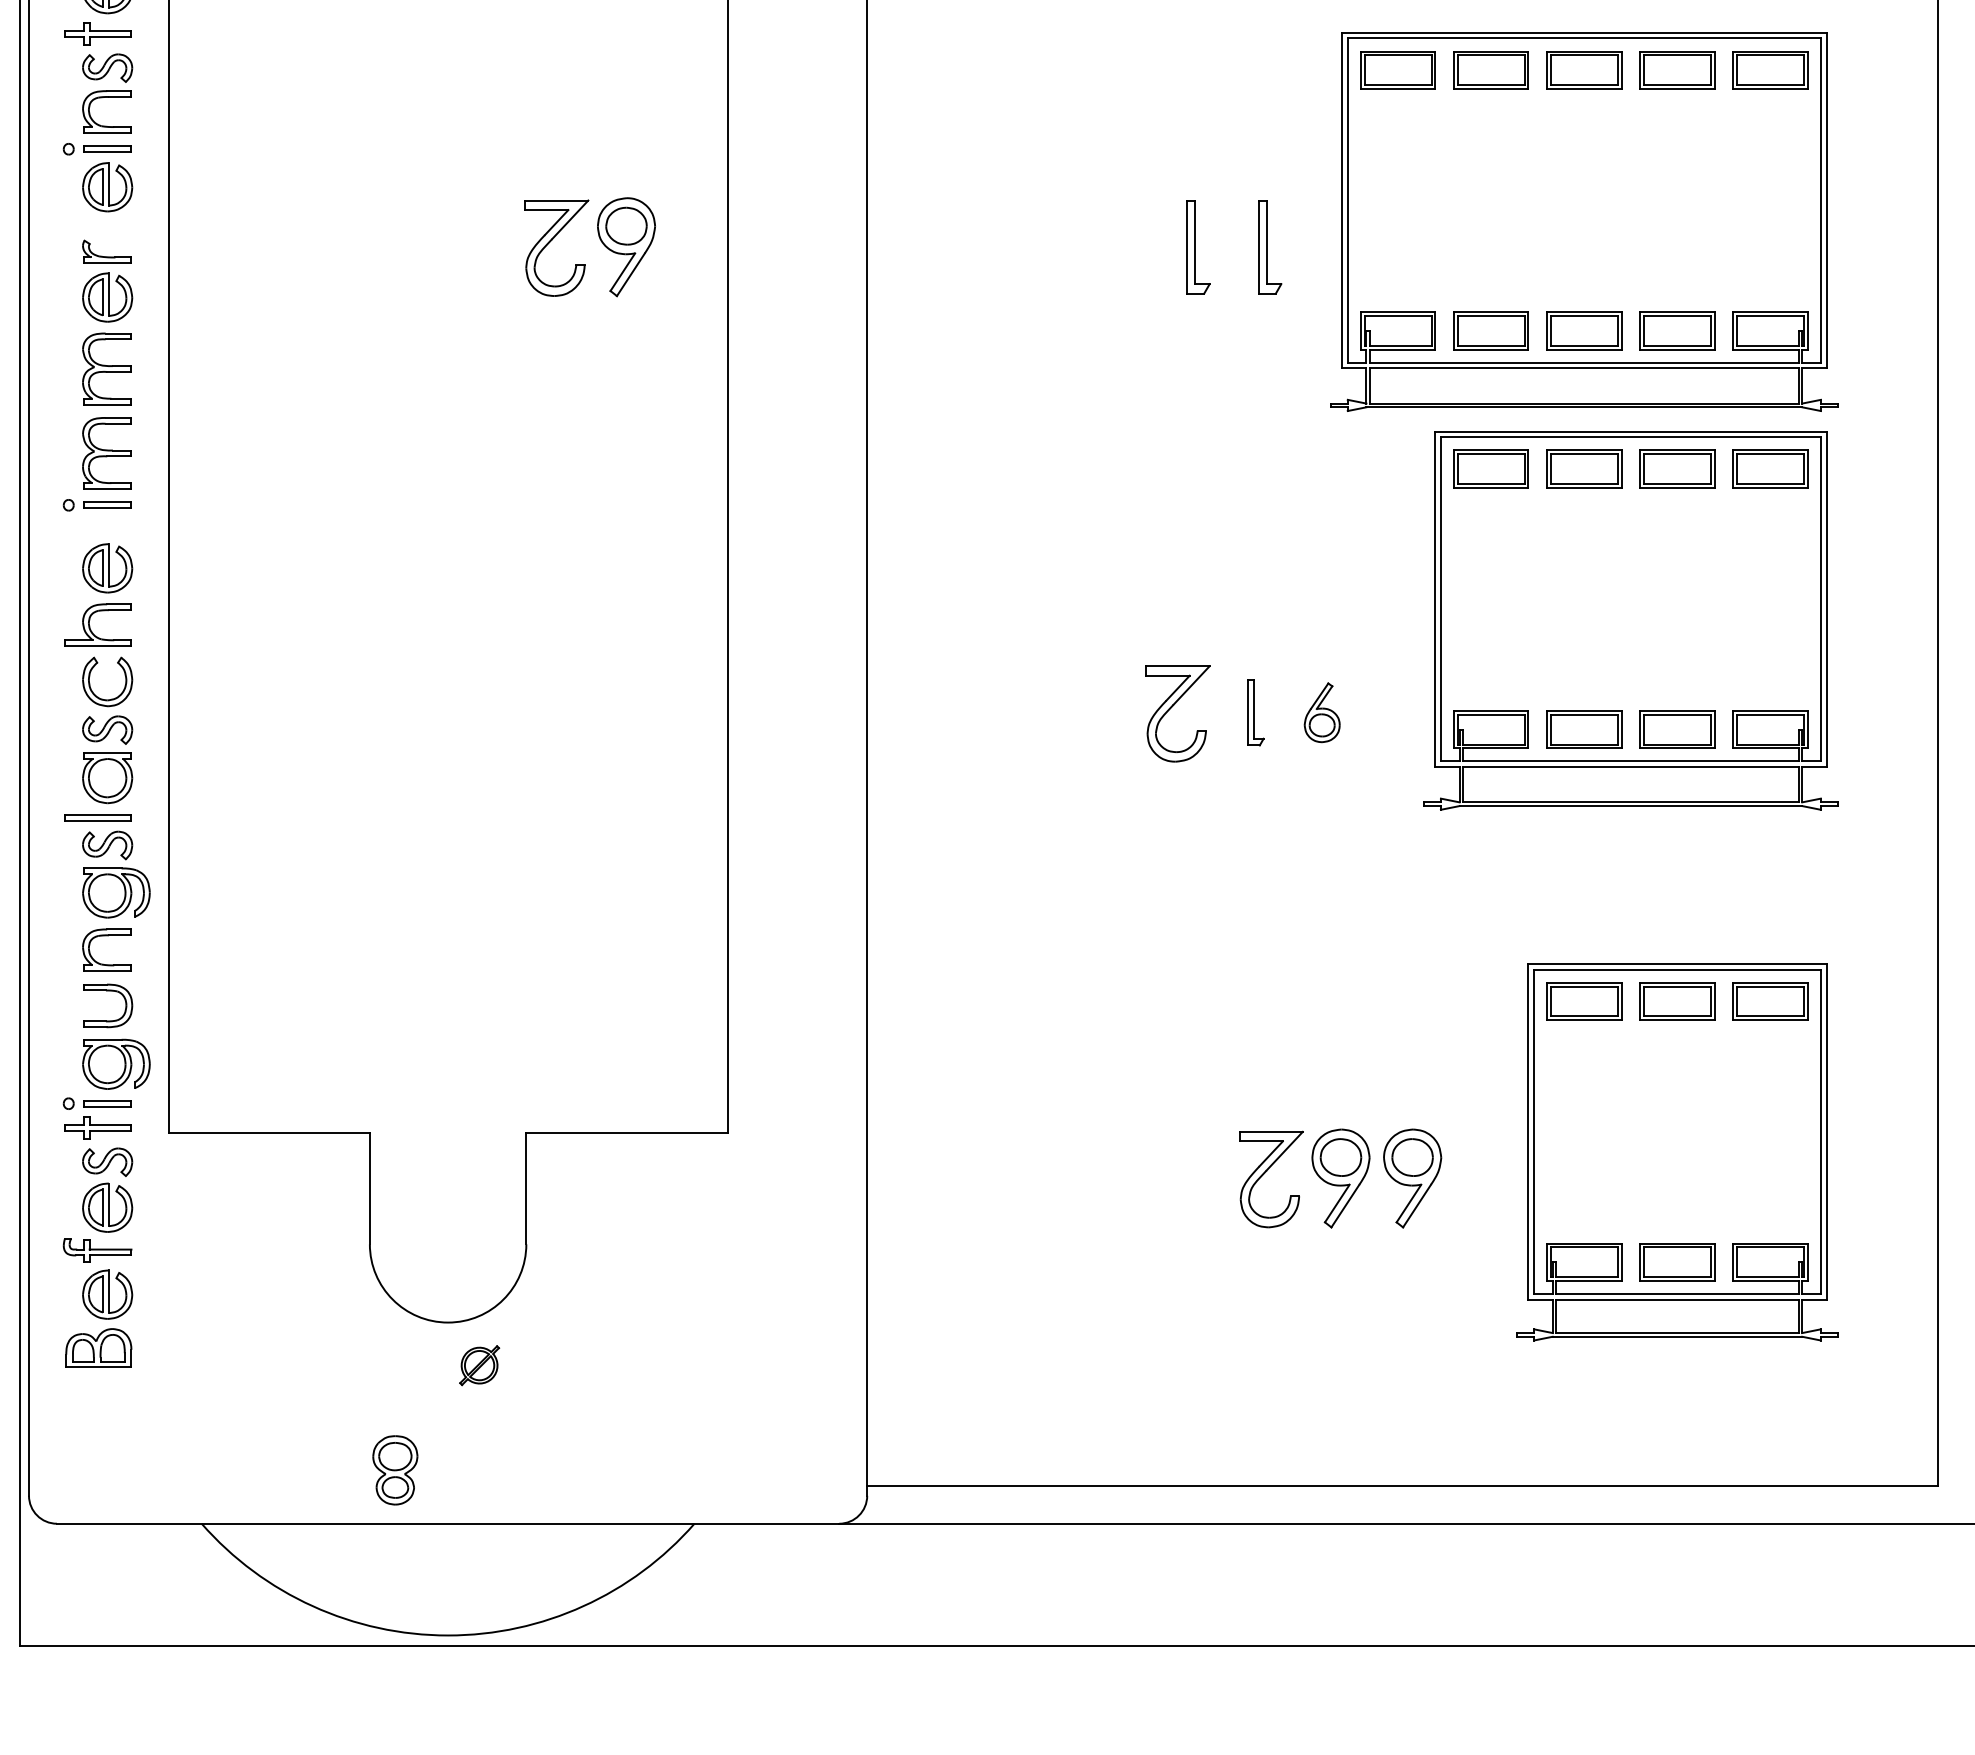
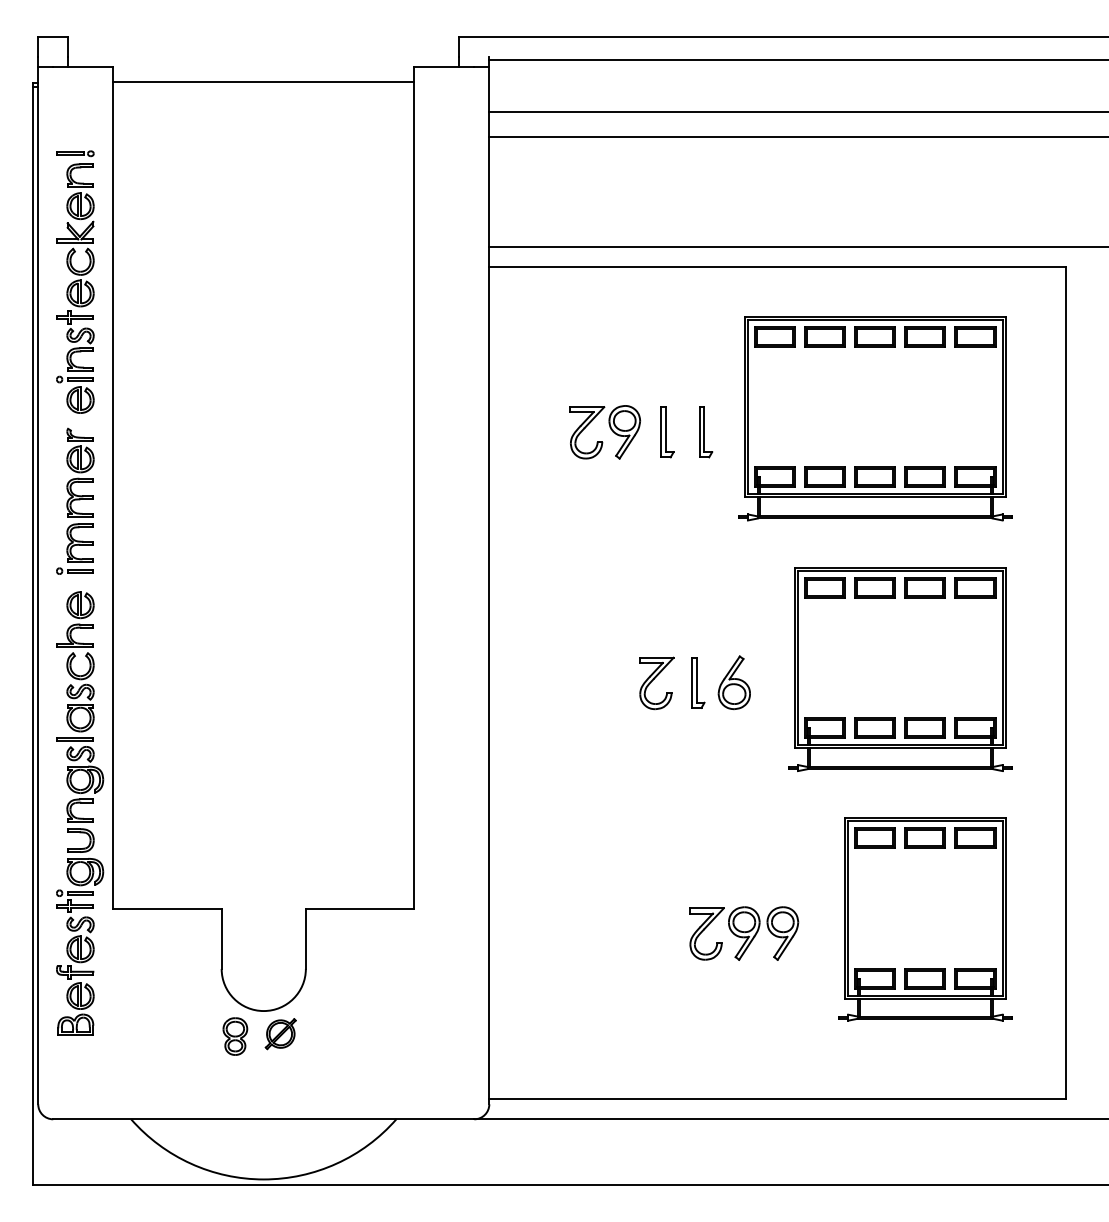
part: (590, 247) -> (605, 432), moved
part: (1631, 621) -> (900, 669), moved
part: (1255, 712) -> (698, 682), size x1.43
part: (1320, 712) -> (733, 682), size x1.67
part: (479, 1366) -> (280, 1034), size x1.43
part: (395, 1470) -> (235, 1036), moved

